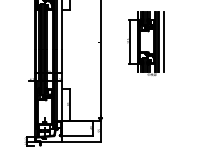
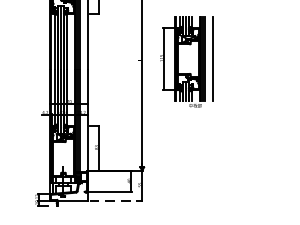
part: (145, 43) -> (186, 61), moved
line: (82, 141) -> (116, 200), solid -> dashed

